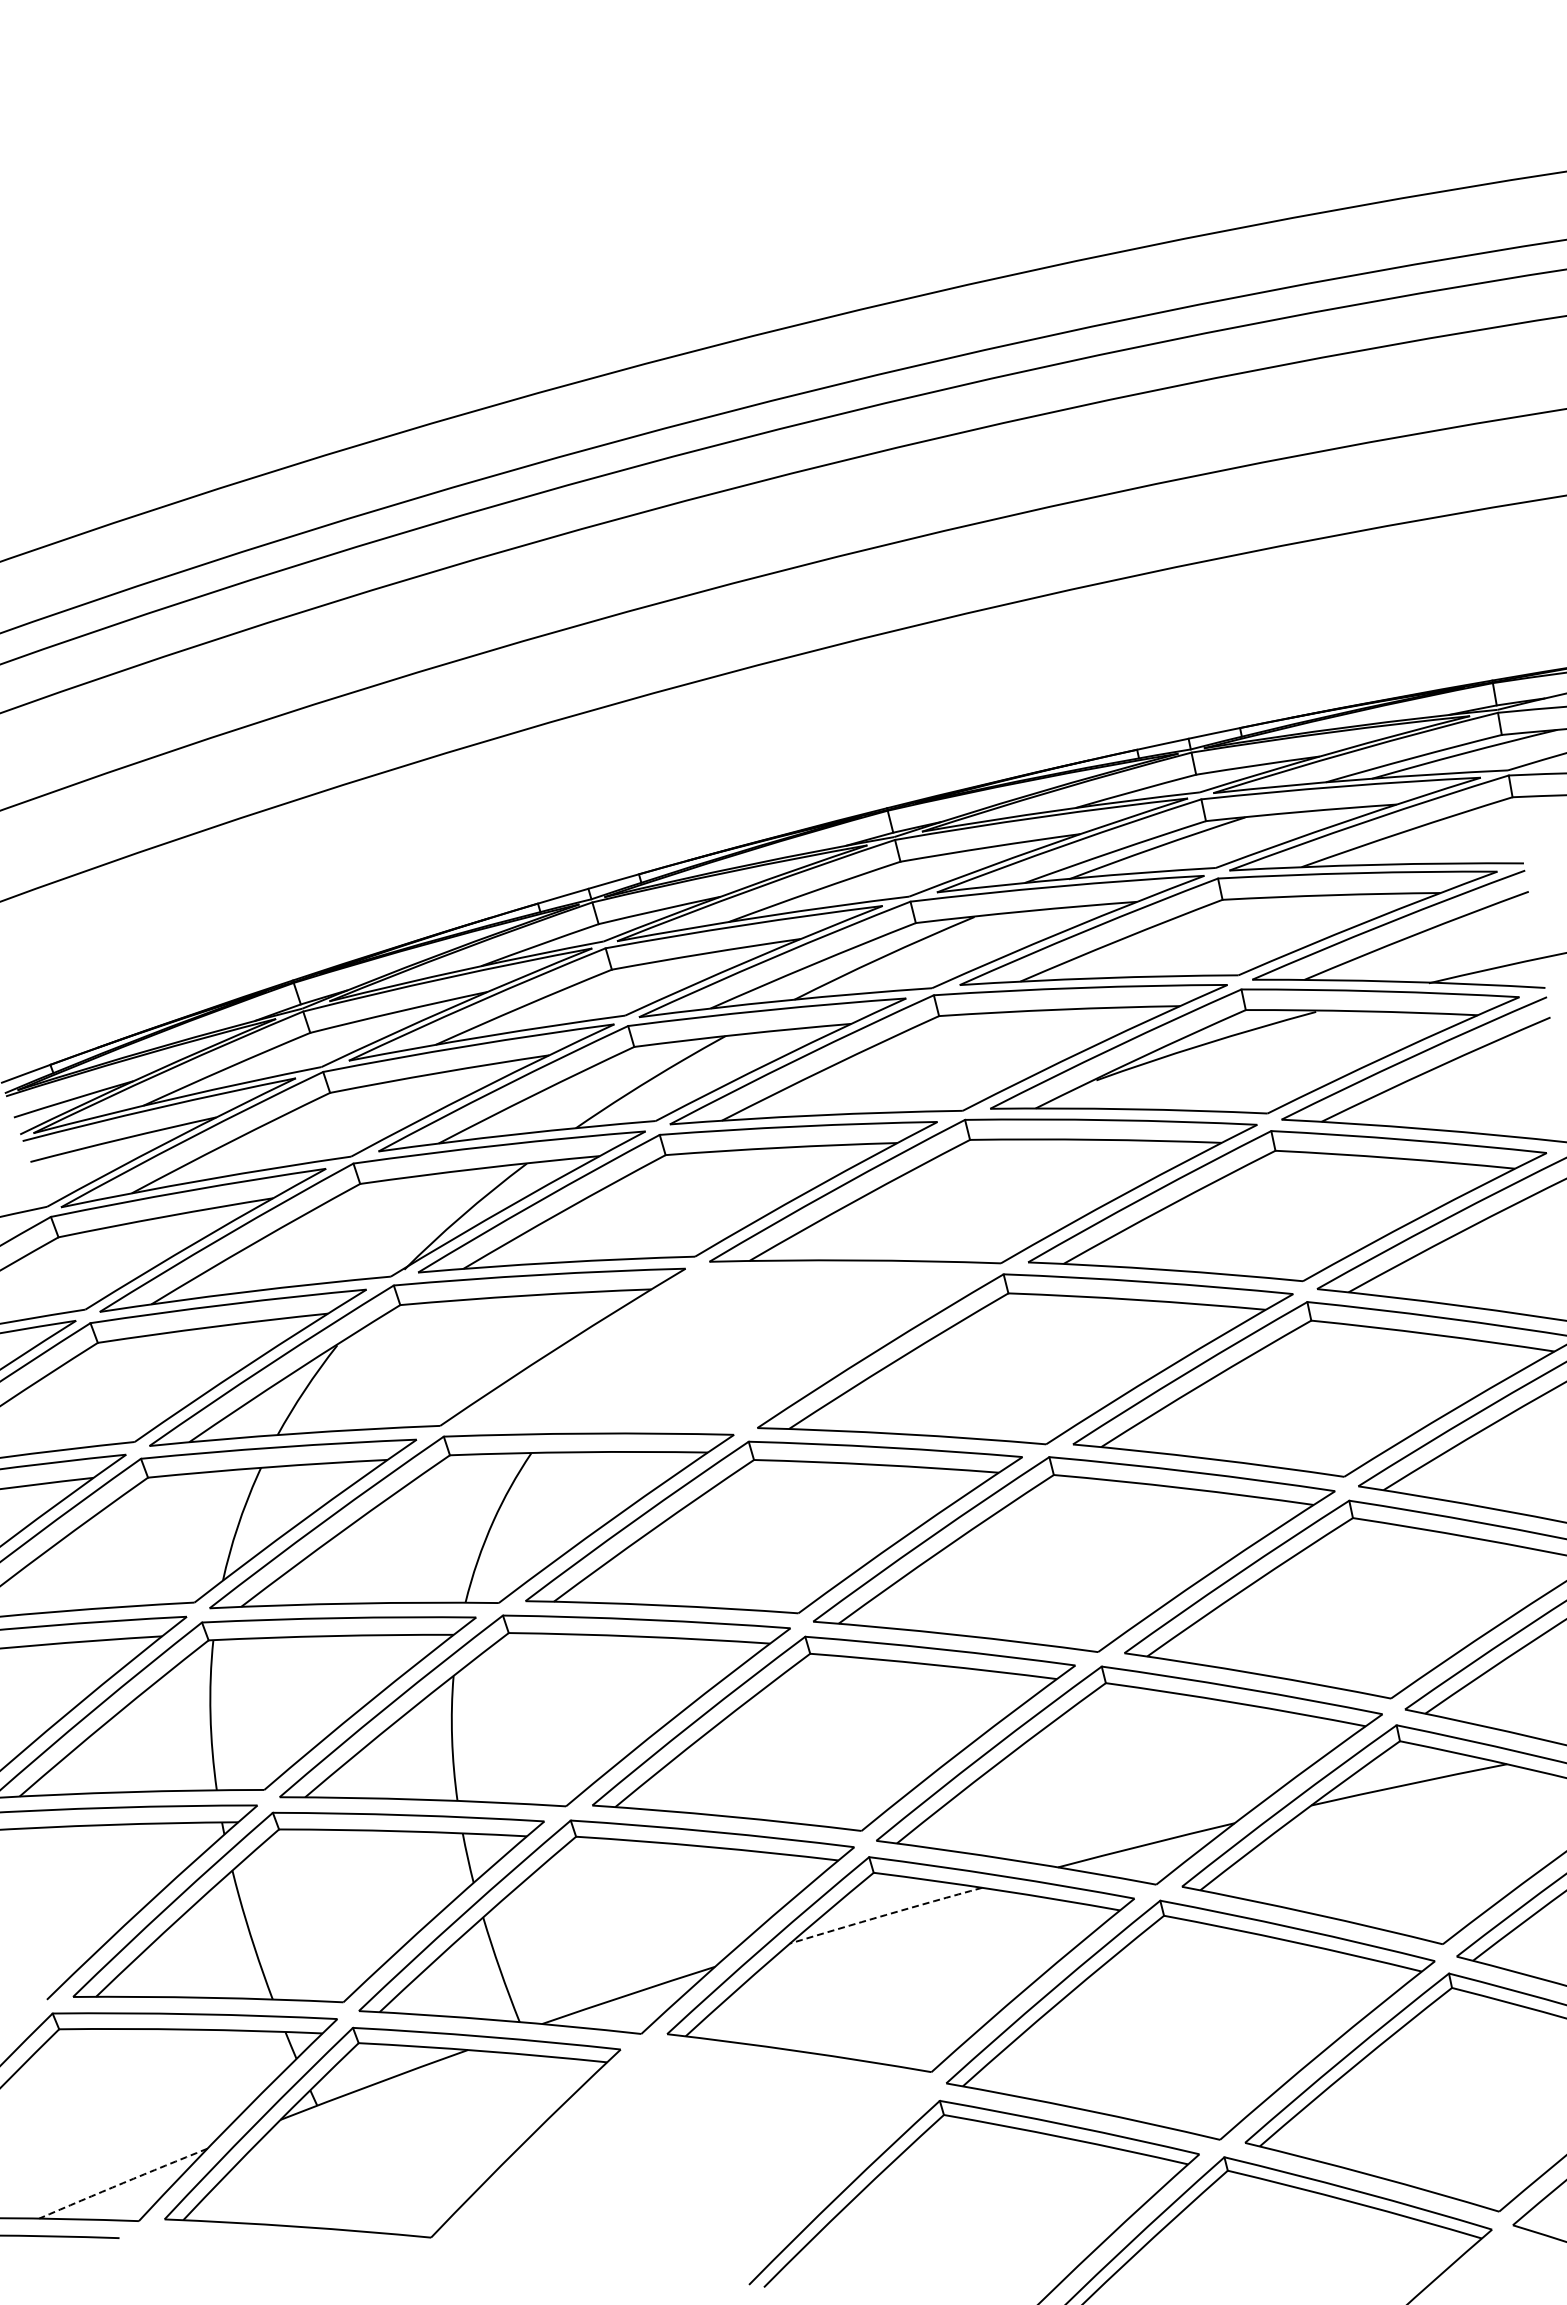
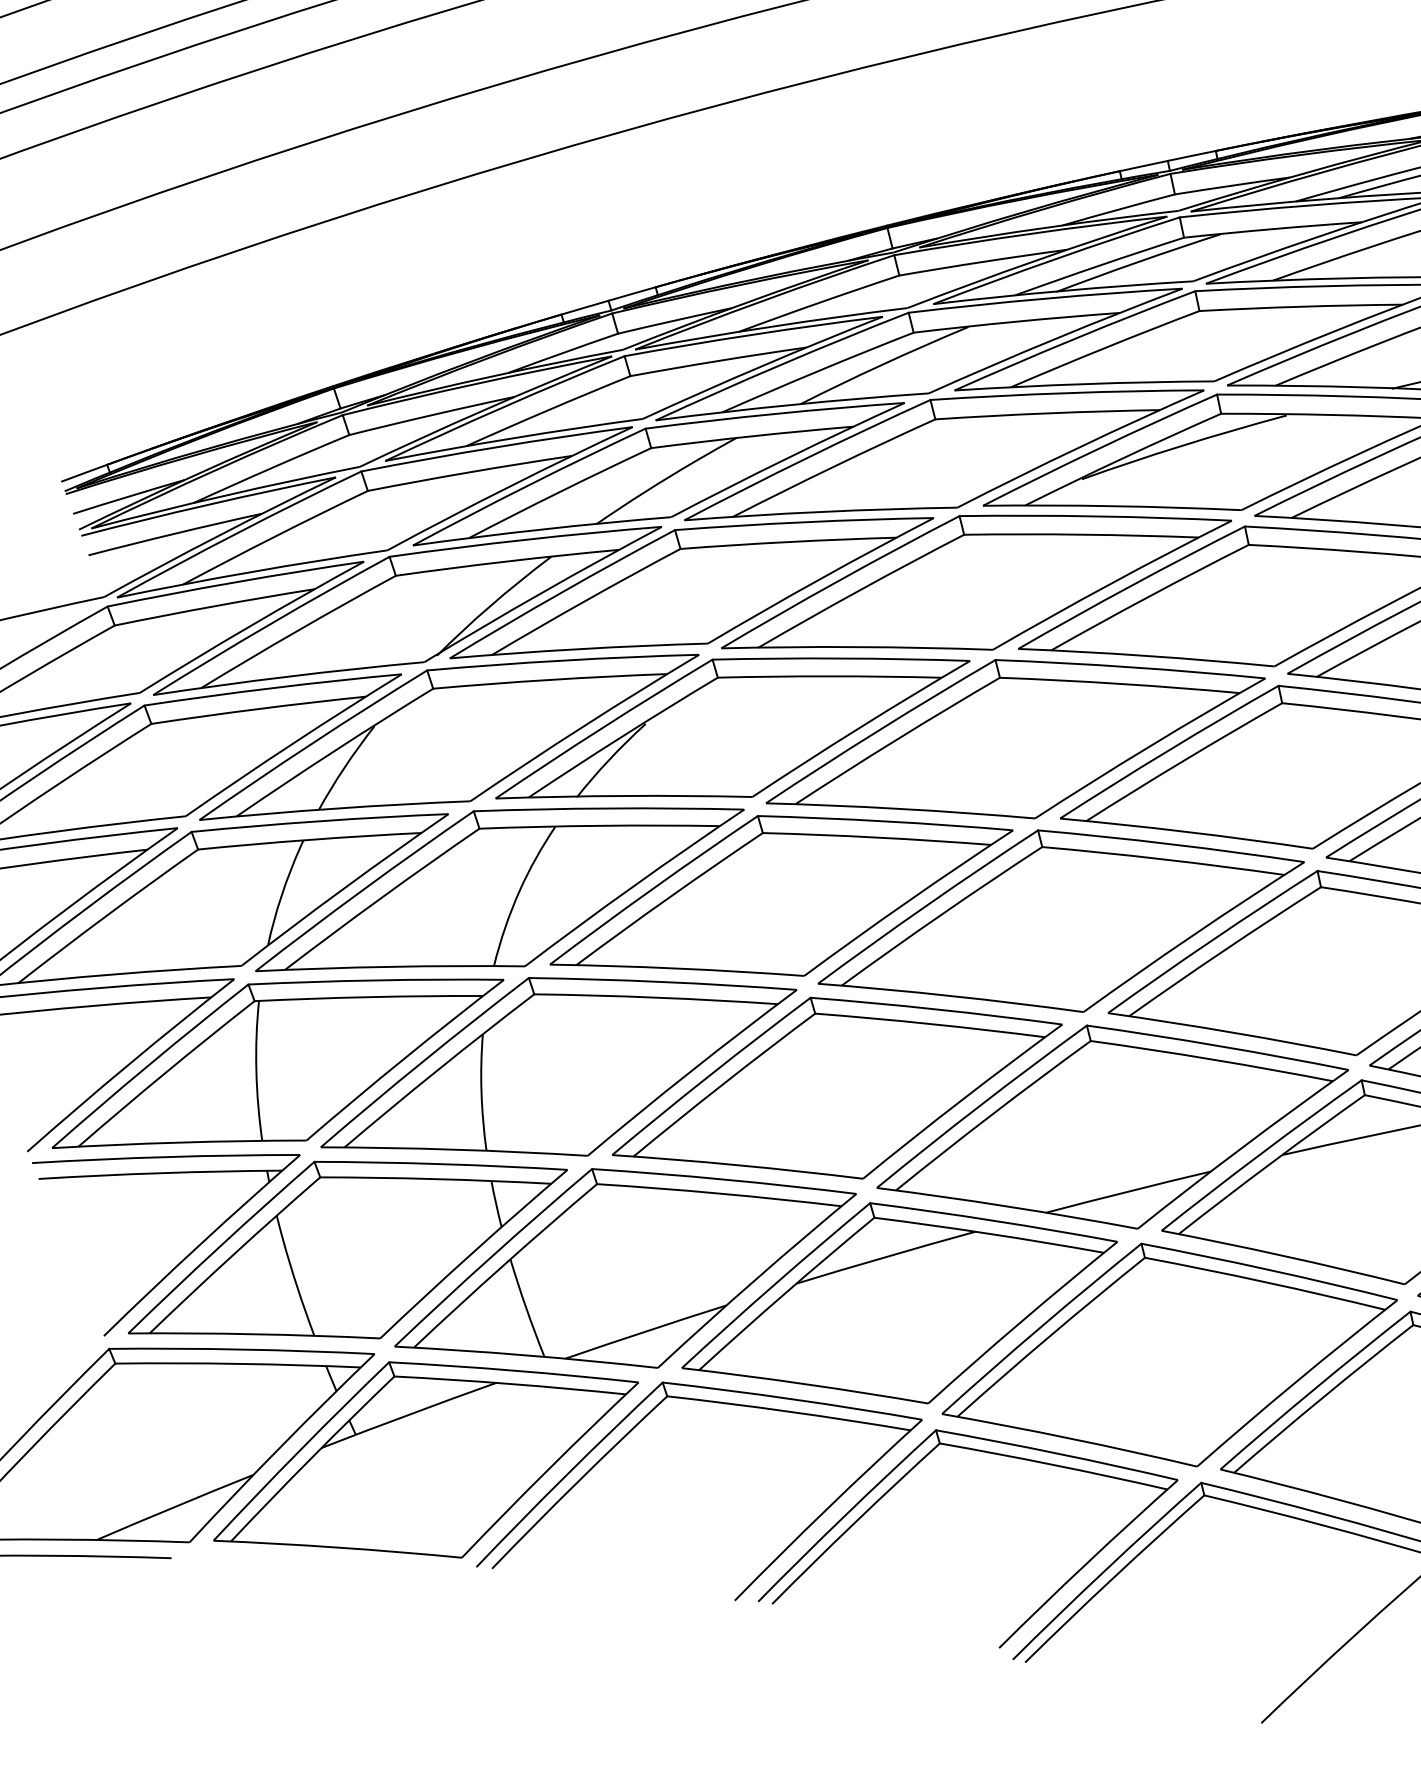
part: (721, 1347) -> (732, 728), added
arc: (885, 1915) -> (885, 1257), dashed -> solid
part: (700, 2071) -> (712, 1402), added
arc: (123, 2183) -> (175, 1507), dashed -> solid

